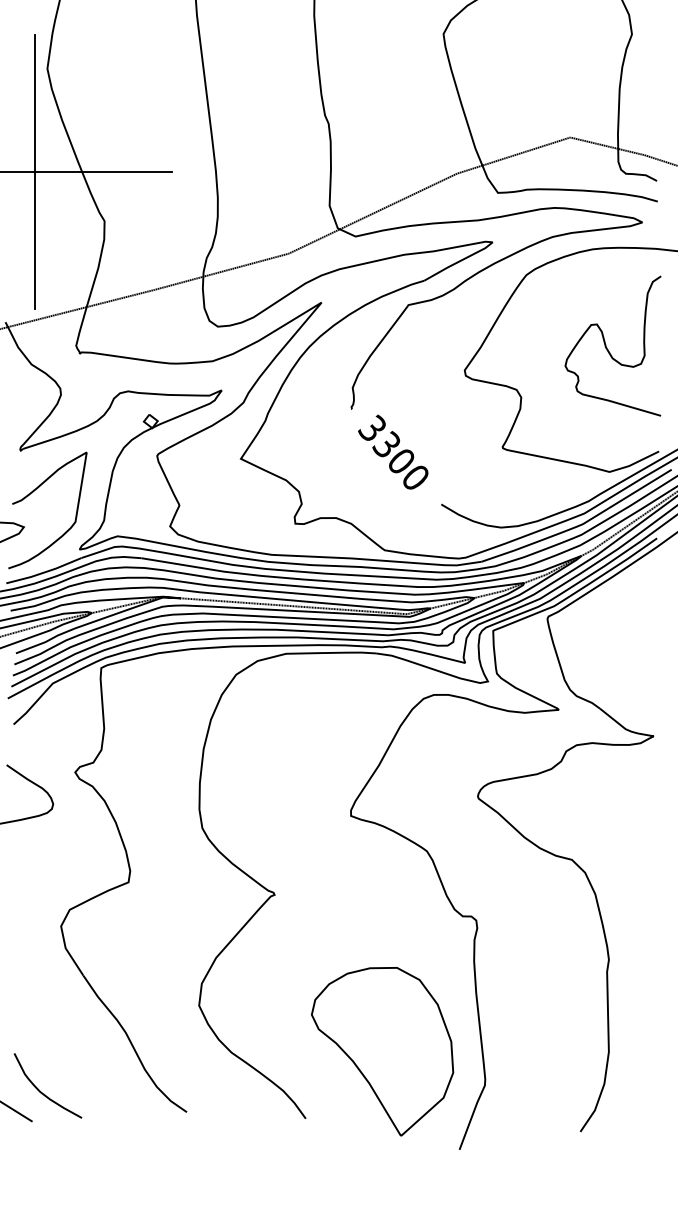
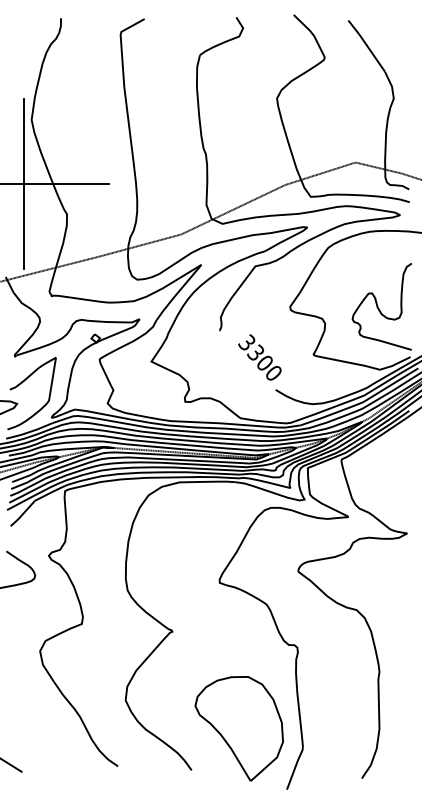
curve: (608, 348) -> (379, 308), moved
text: (392, 452) -> (259, 357), moved
curve: (40, 1089) -> (27, 752), removed

